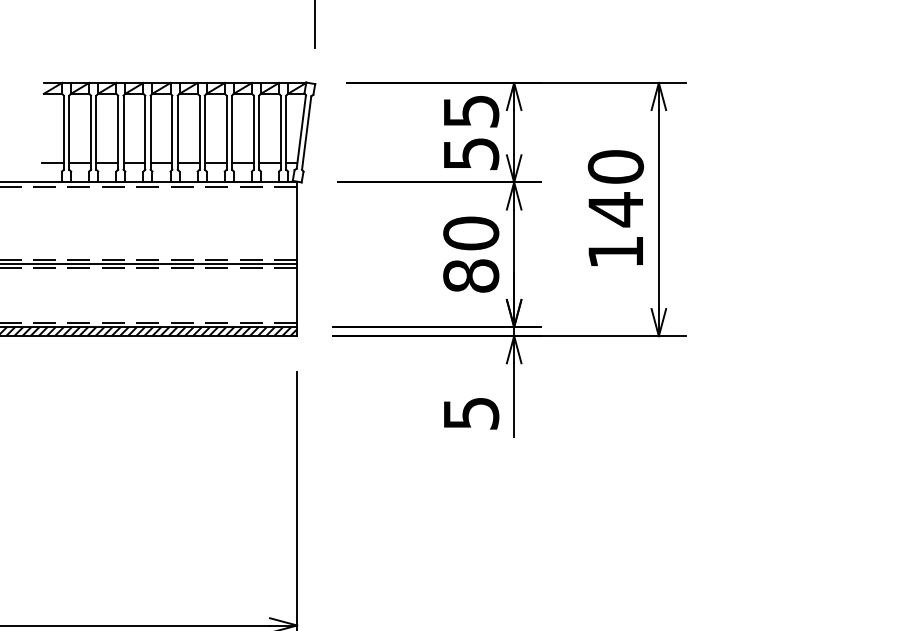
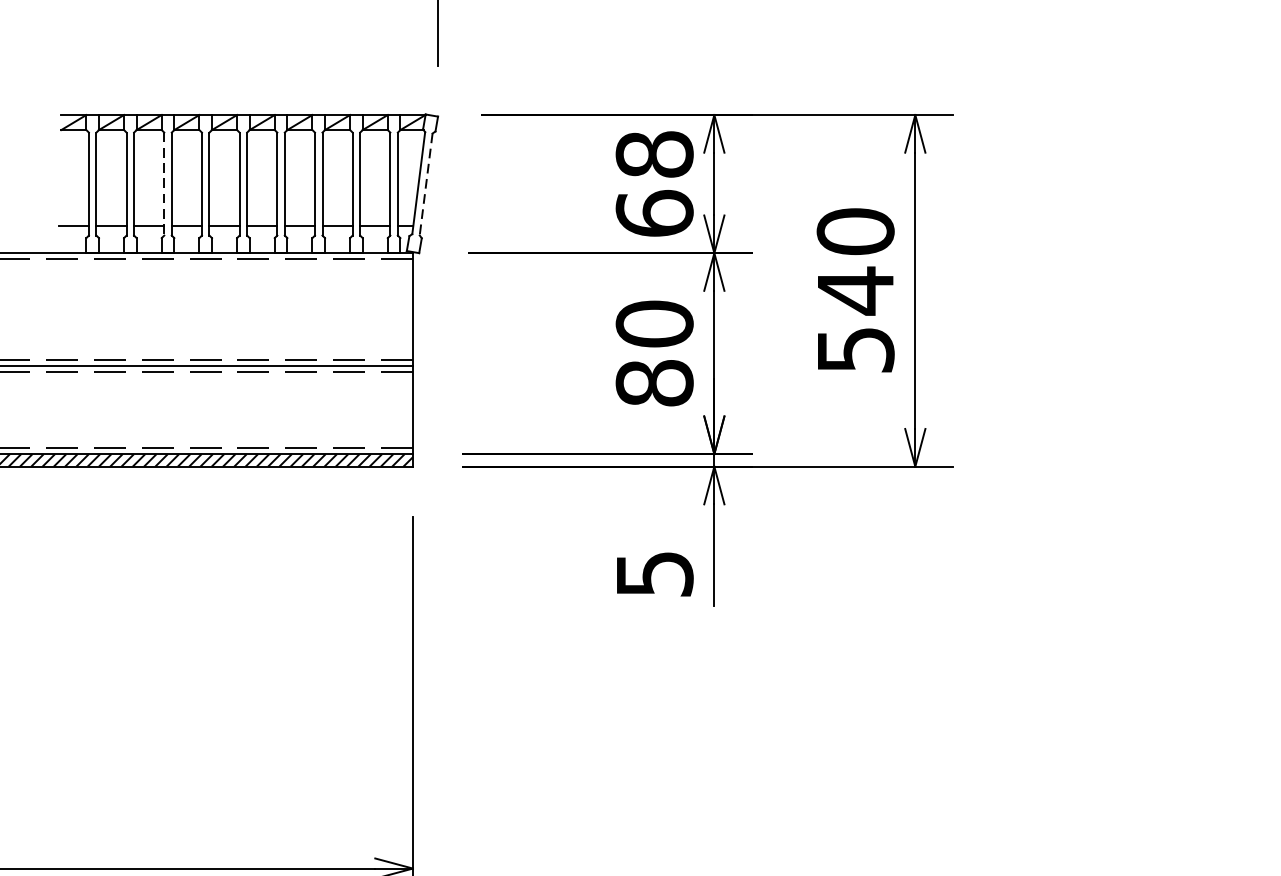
line: (306, 132) -> (425, 183), solid -> dashed
text: (471, 132) -> (655, 183), 55 -> 68
line: (118, 133) -> (164, 185), solid -> dashed
text: (616, 252) -> (856, 350), 140 -> 540

